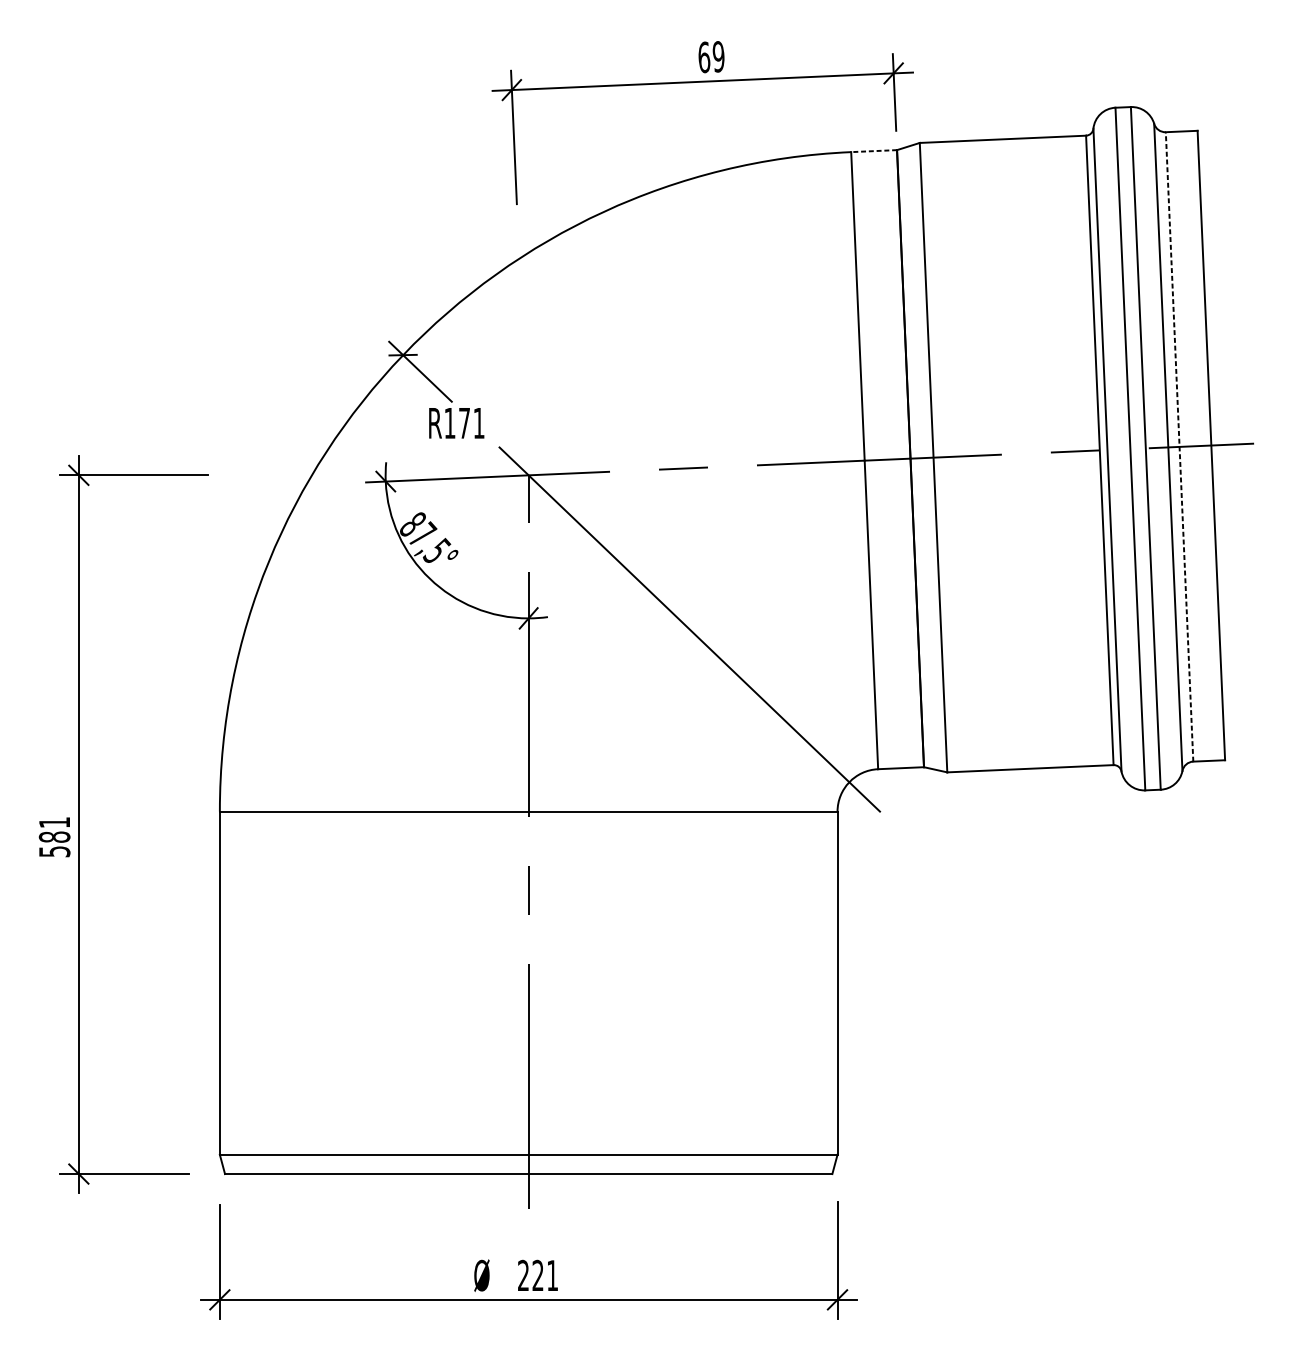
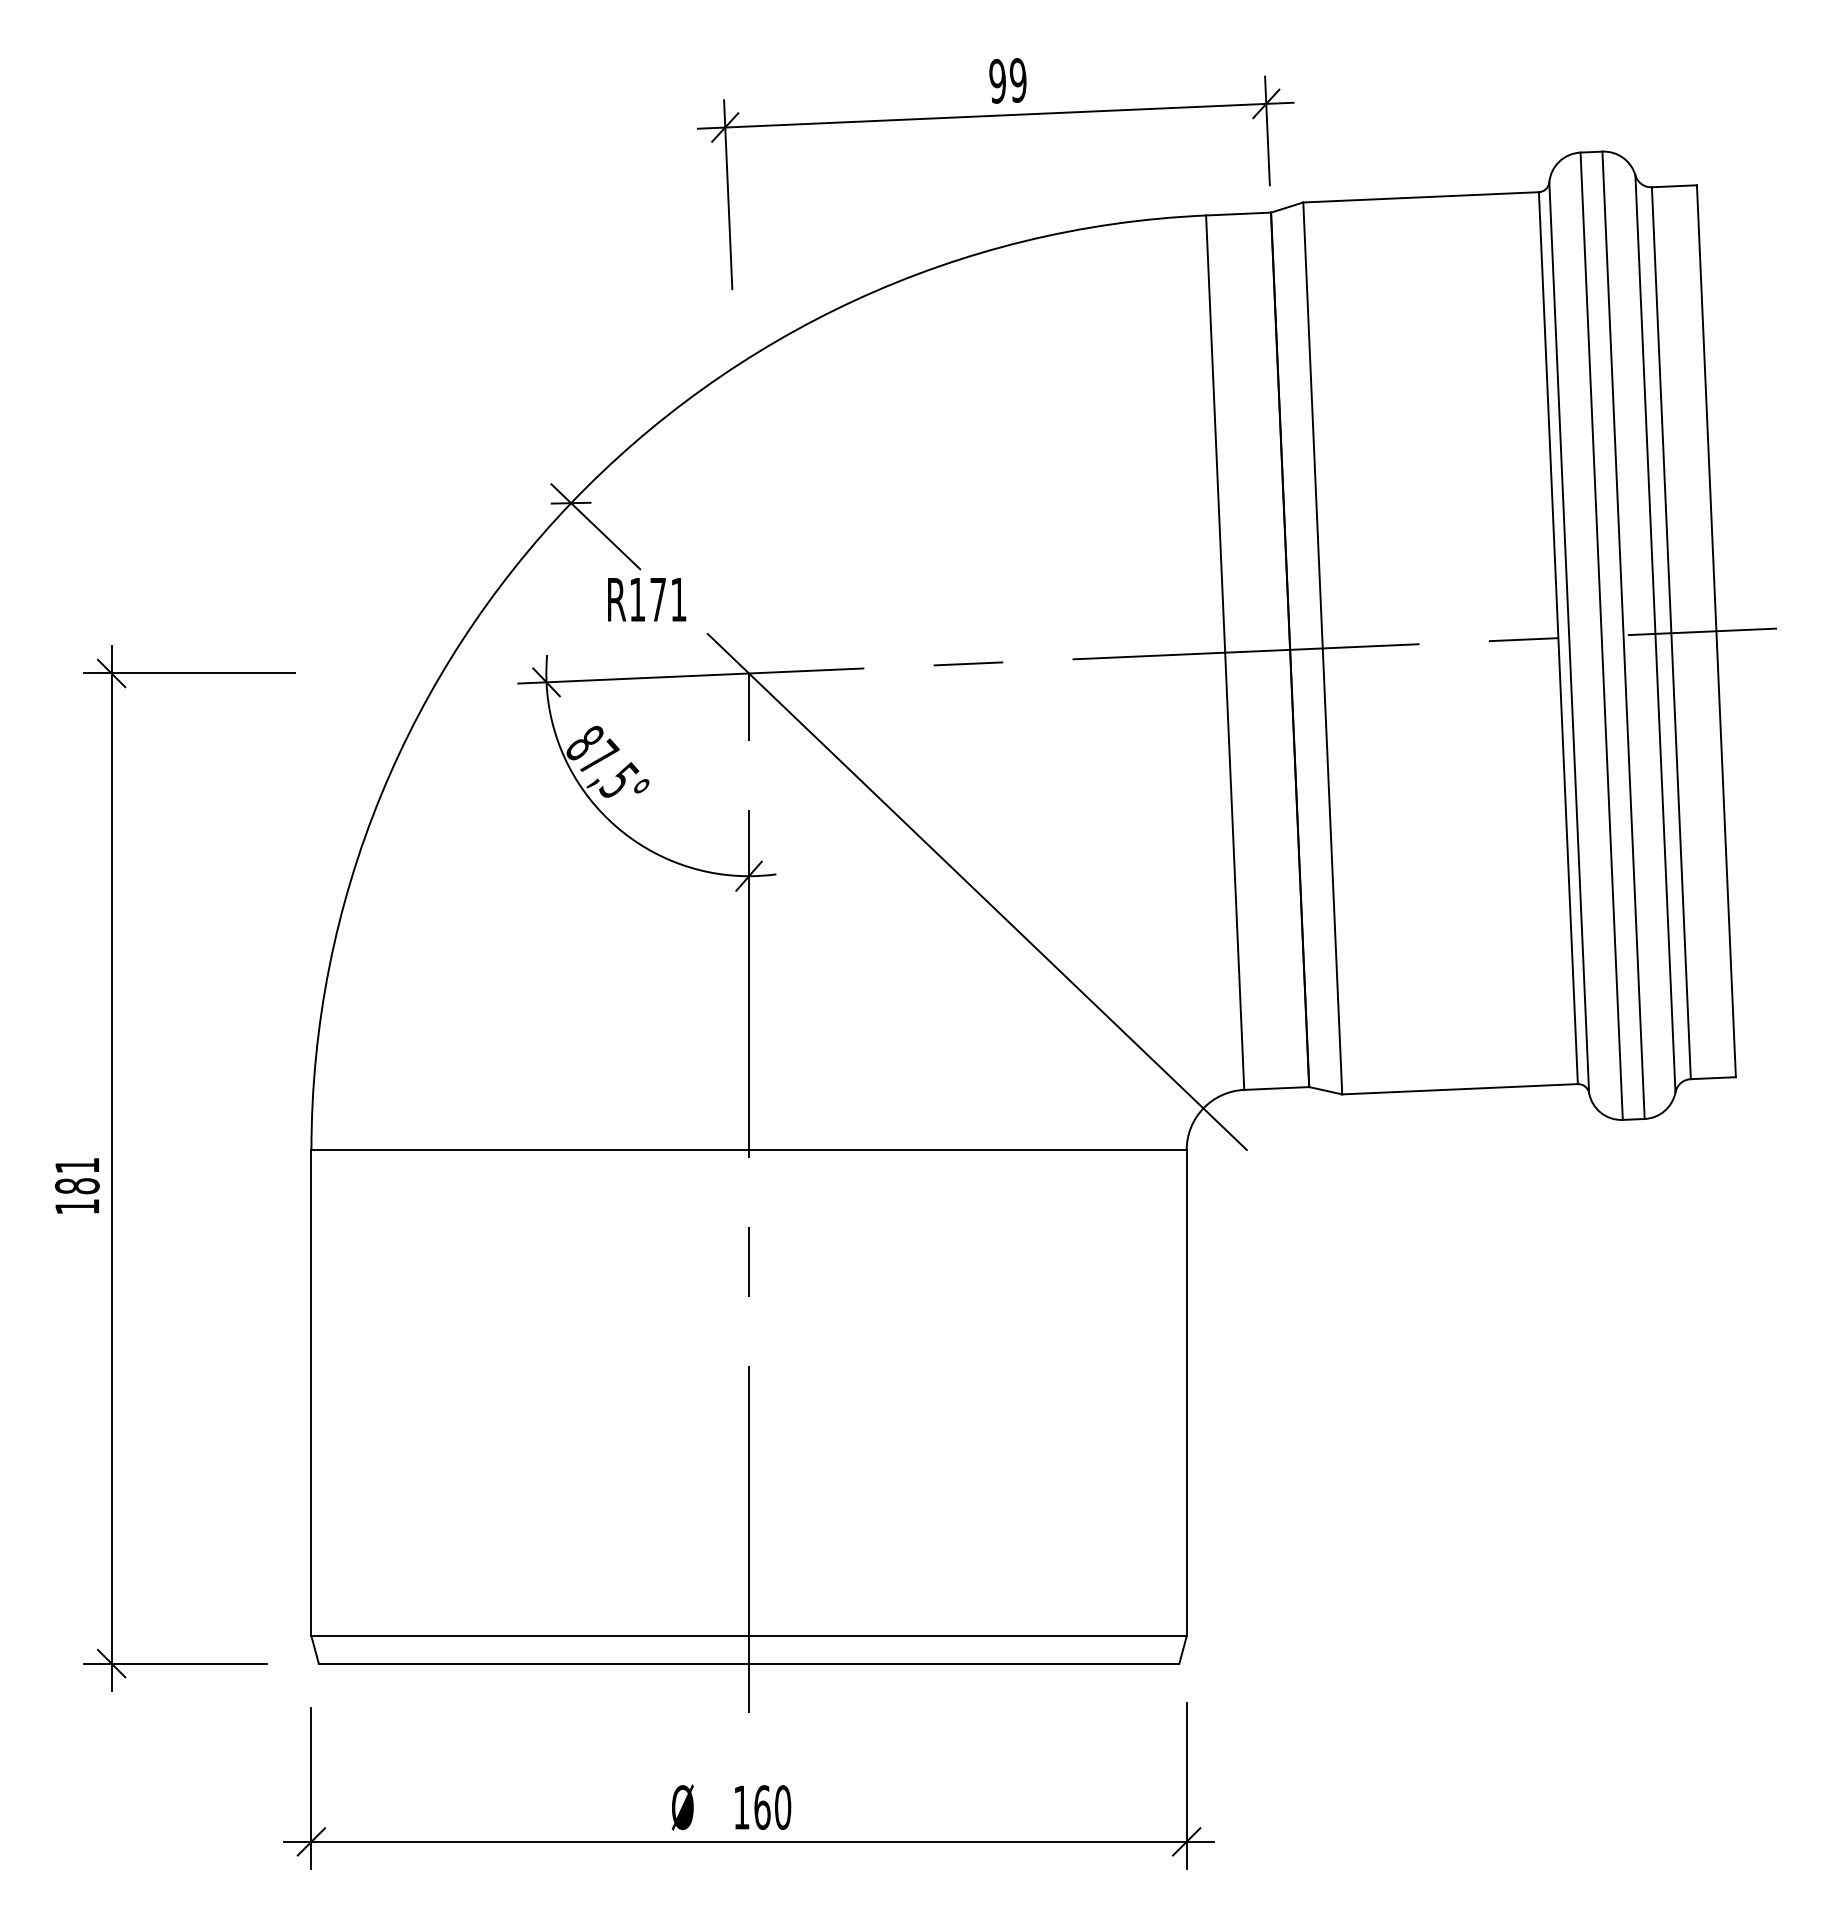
text: (704, 56) -> (997, 80), 69 -> 99
line: (874, 151) -> (1238, 214), dashed -> solid
line: (1179, 446) -> (1671, 632), dashed -> solid
text: (54, 851) -> (77, 1206), 581 -> 181
text: (538, 1275) -> (762, 1807), 221 -> 160

